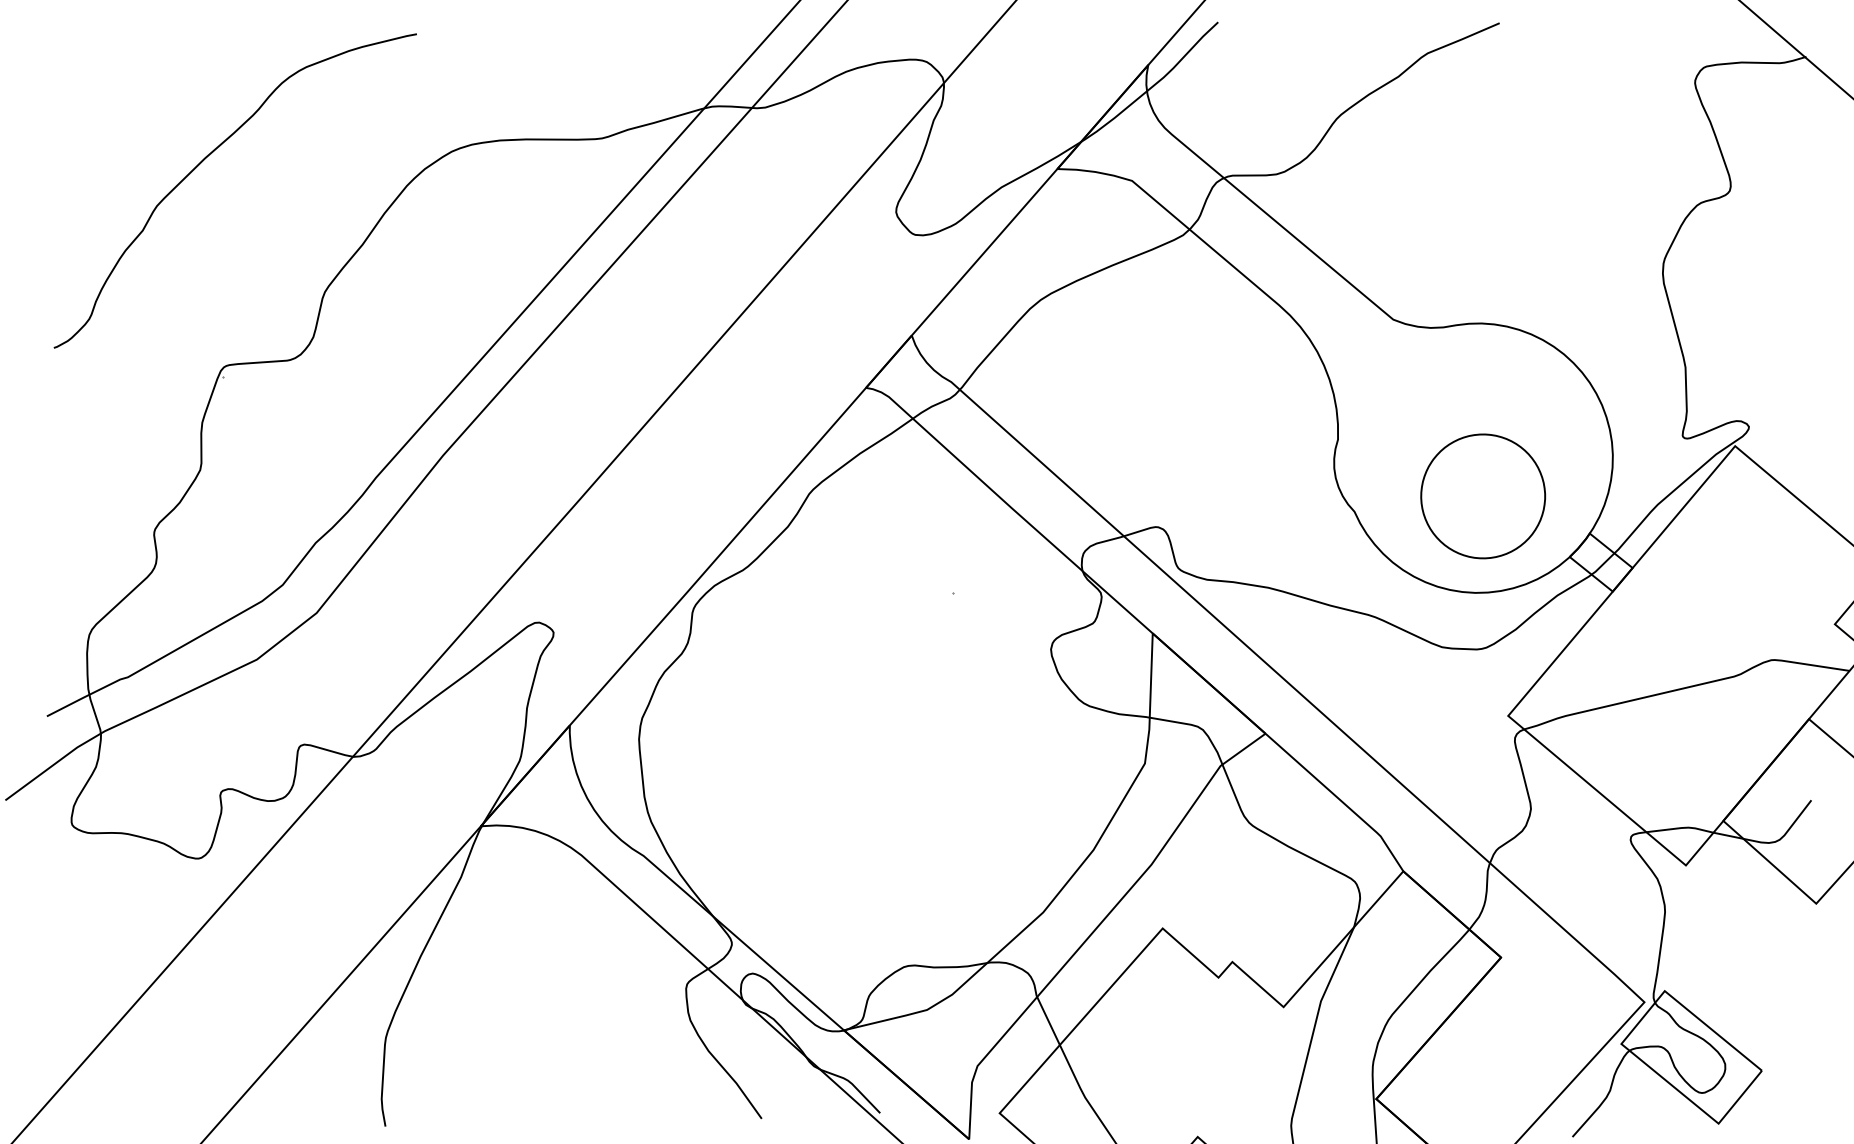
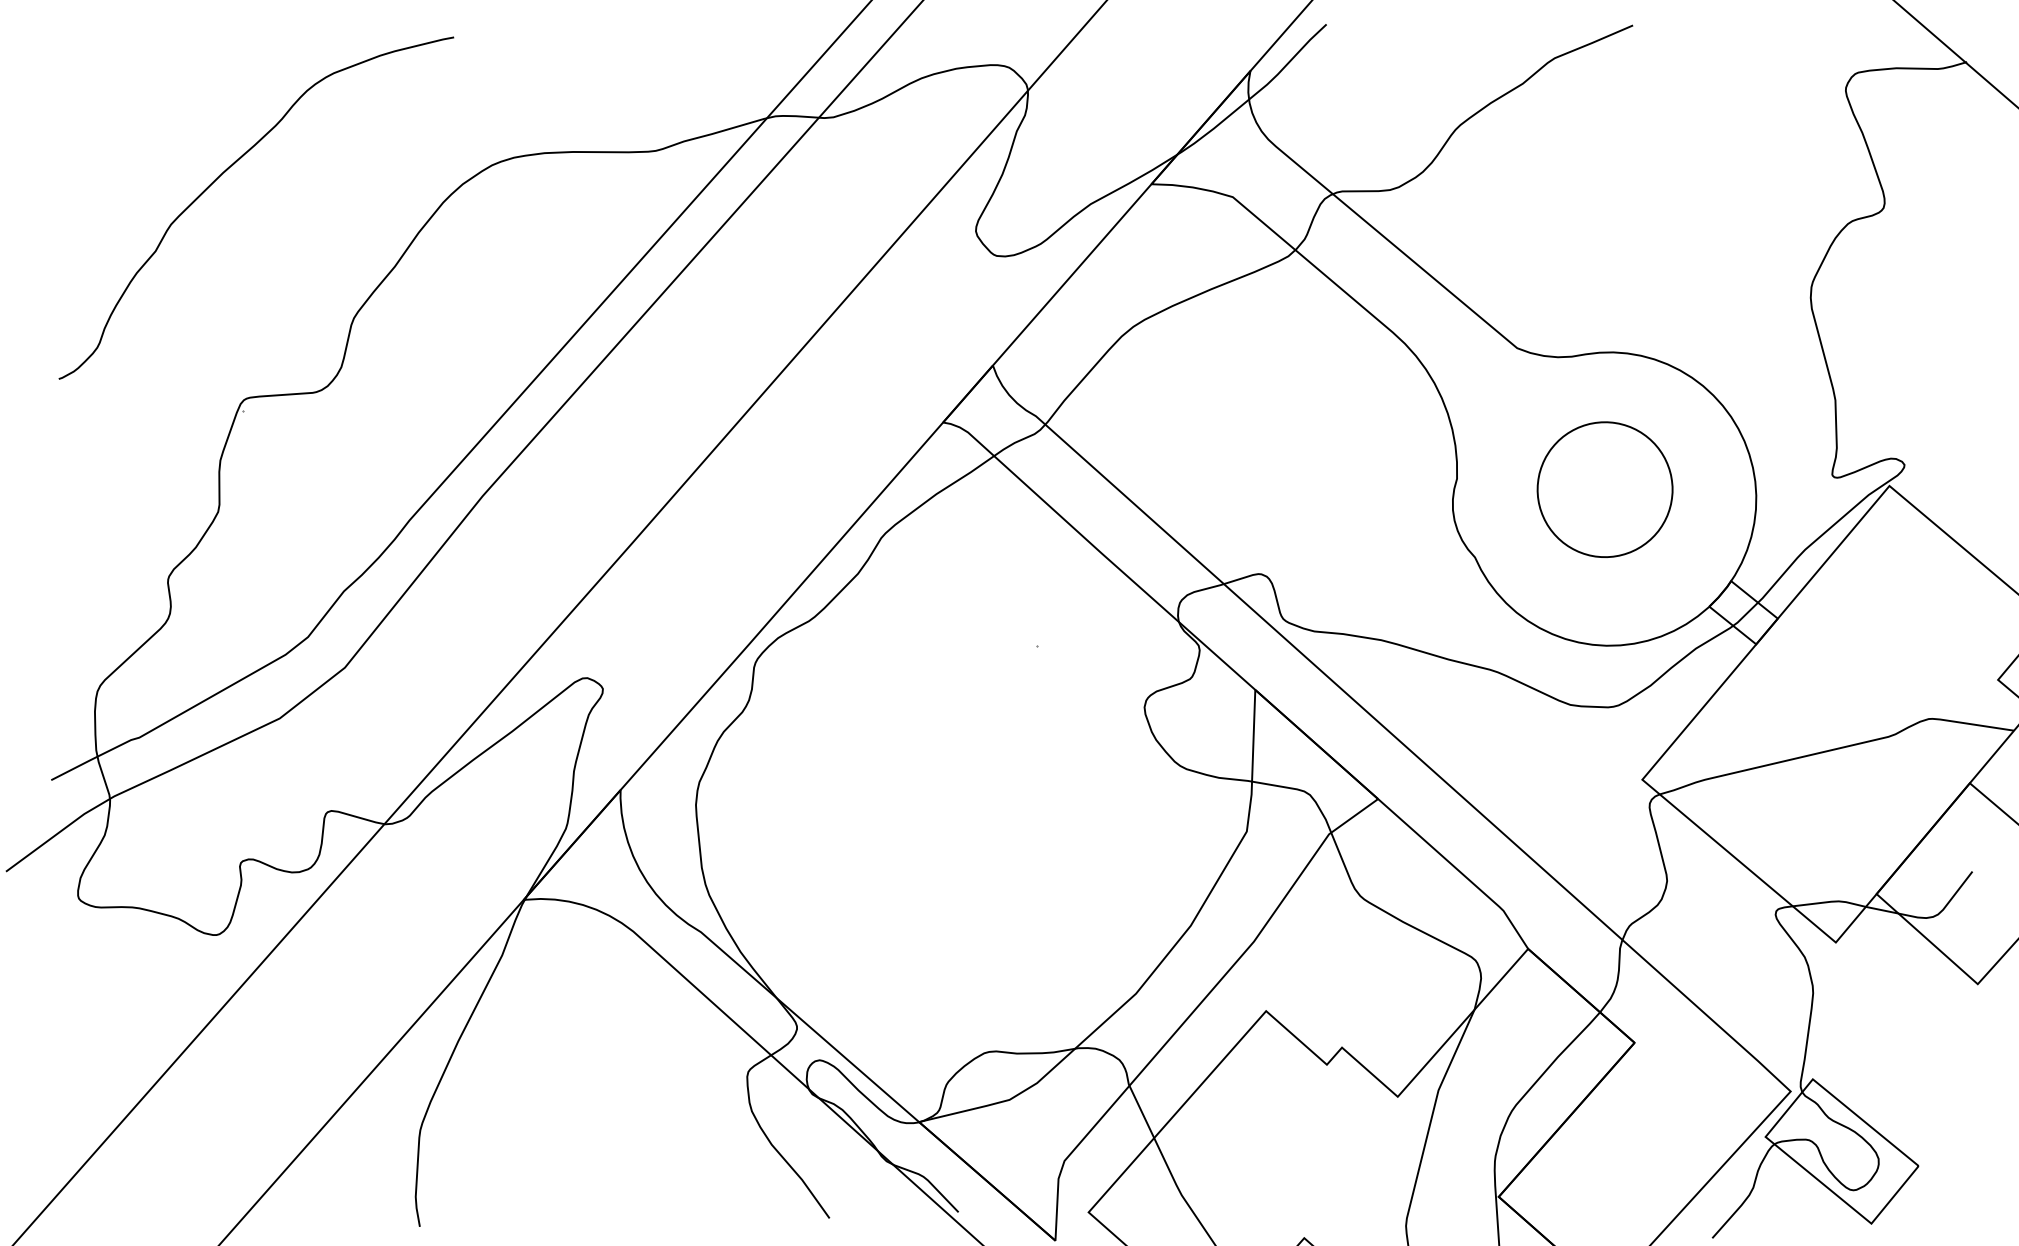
part: (1482, 496) -> (1604, 489), moved

